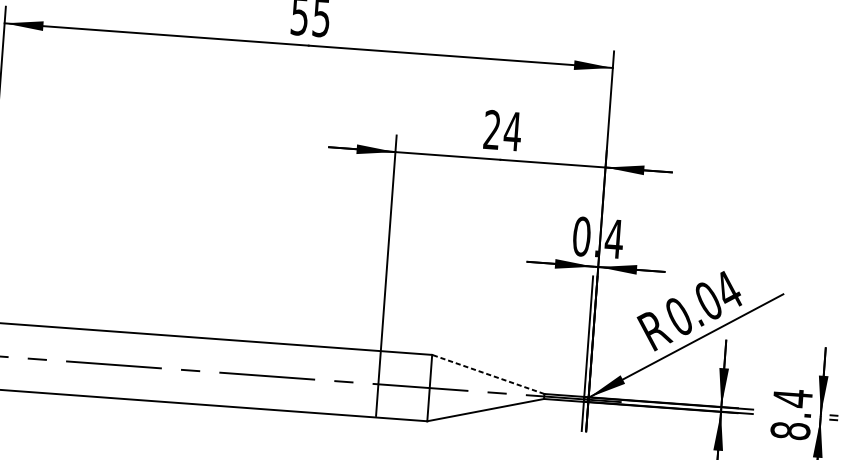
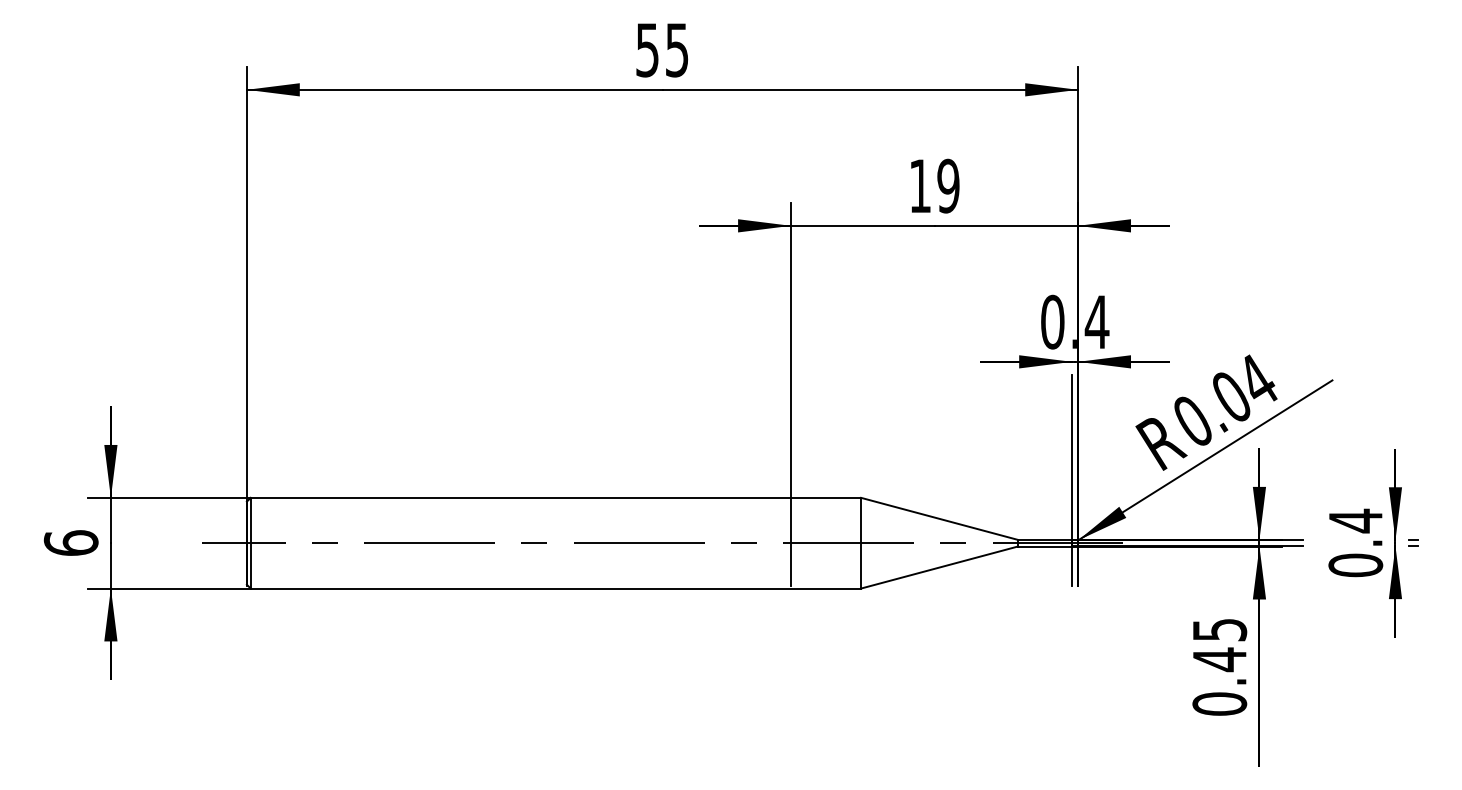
text: (502, 130) -> (934, 185), 24 -> 19
line: (487, 374) -> (938, 518), dashed -> solid
text: (790, 430) -> (1355, 565), 8.4 -> 0.4

